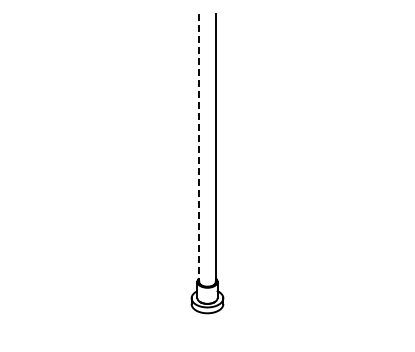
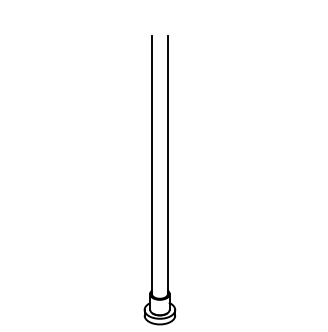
line: (199, 148) -> (152, 165), dashed -> solid

